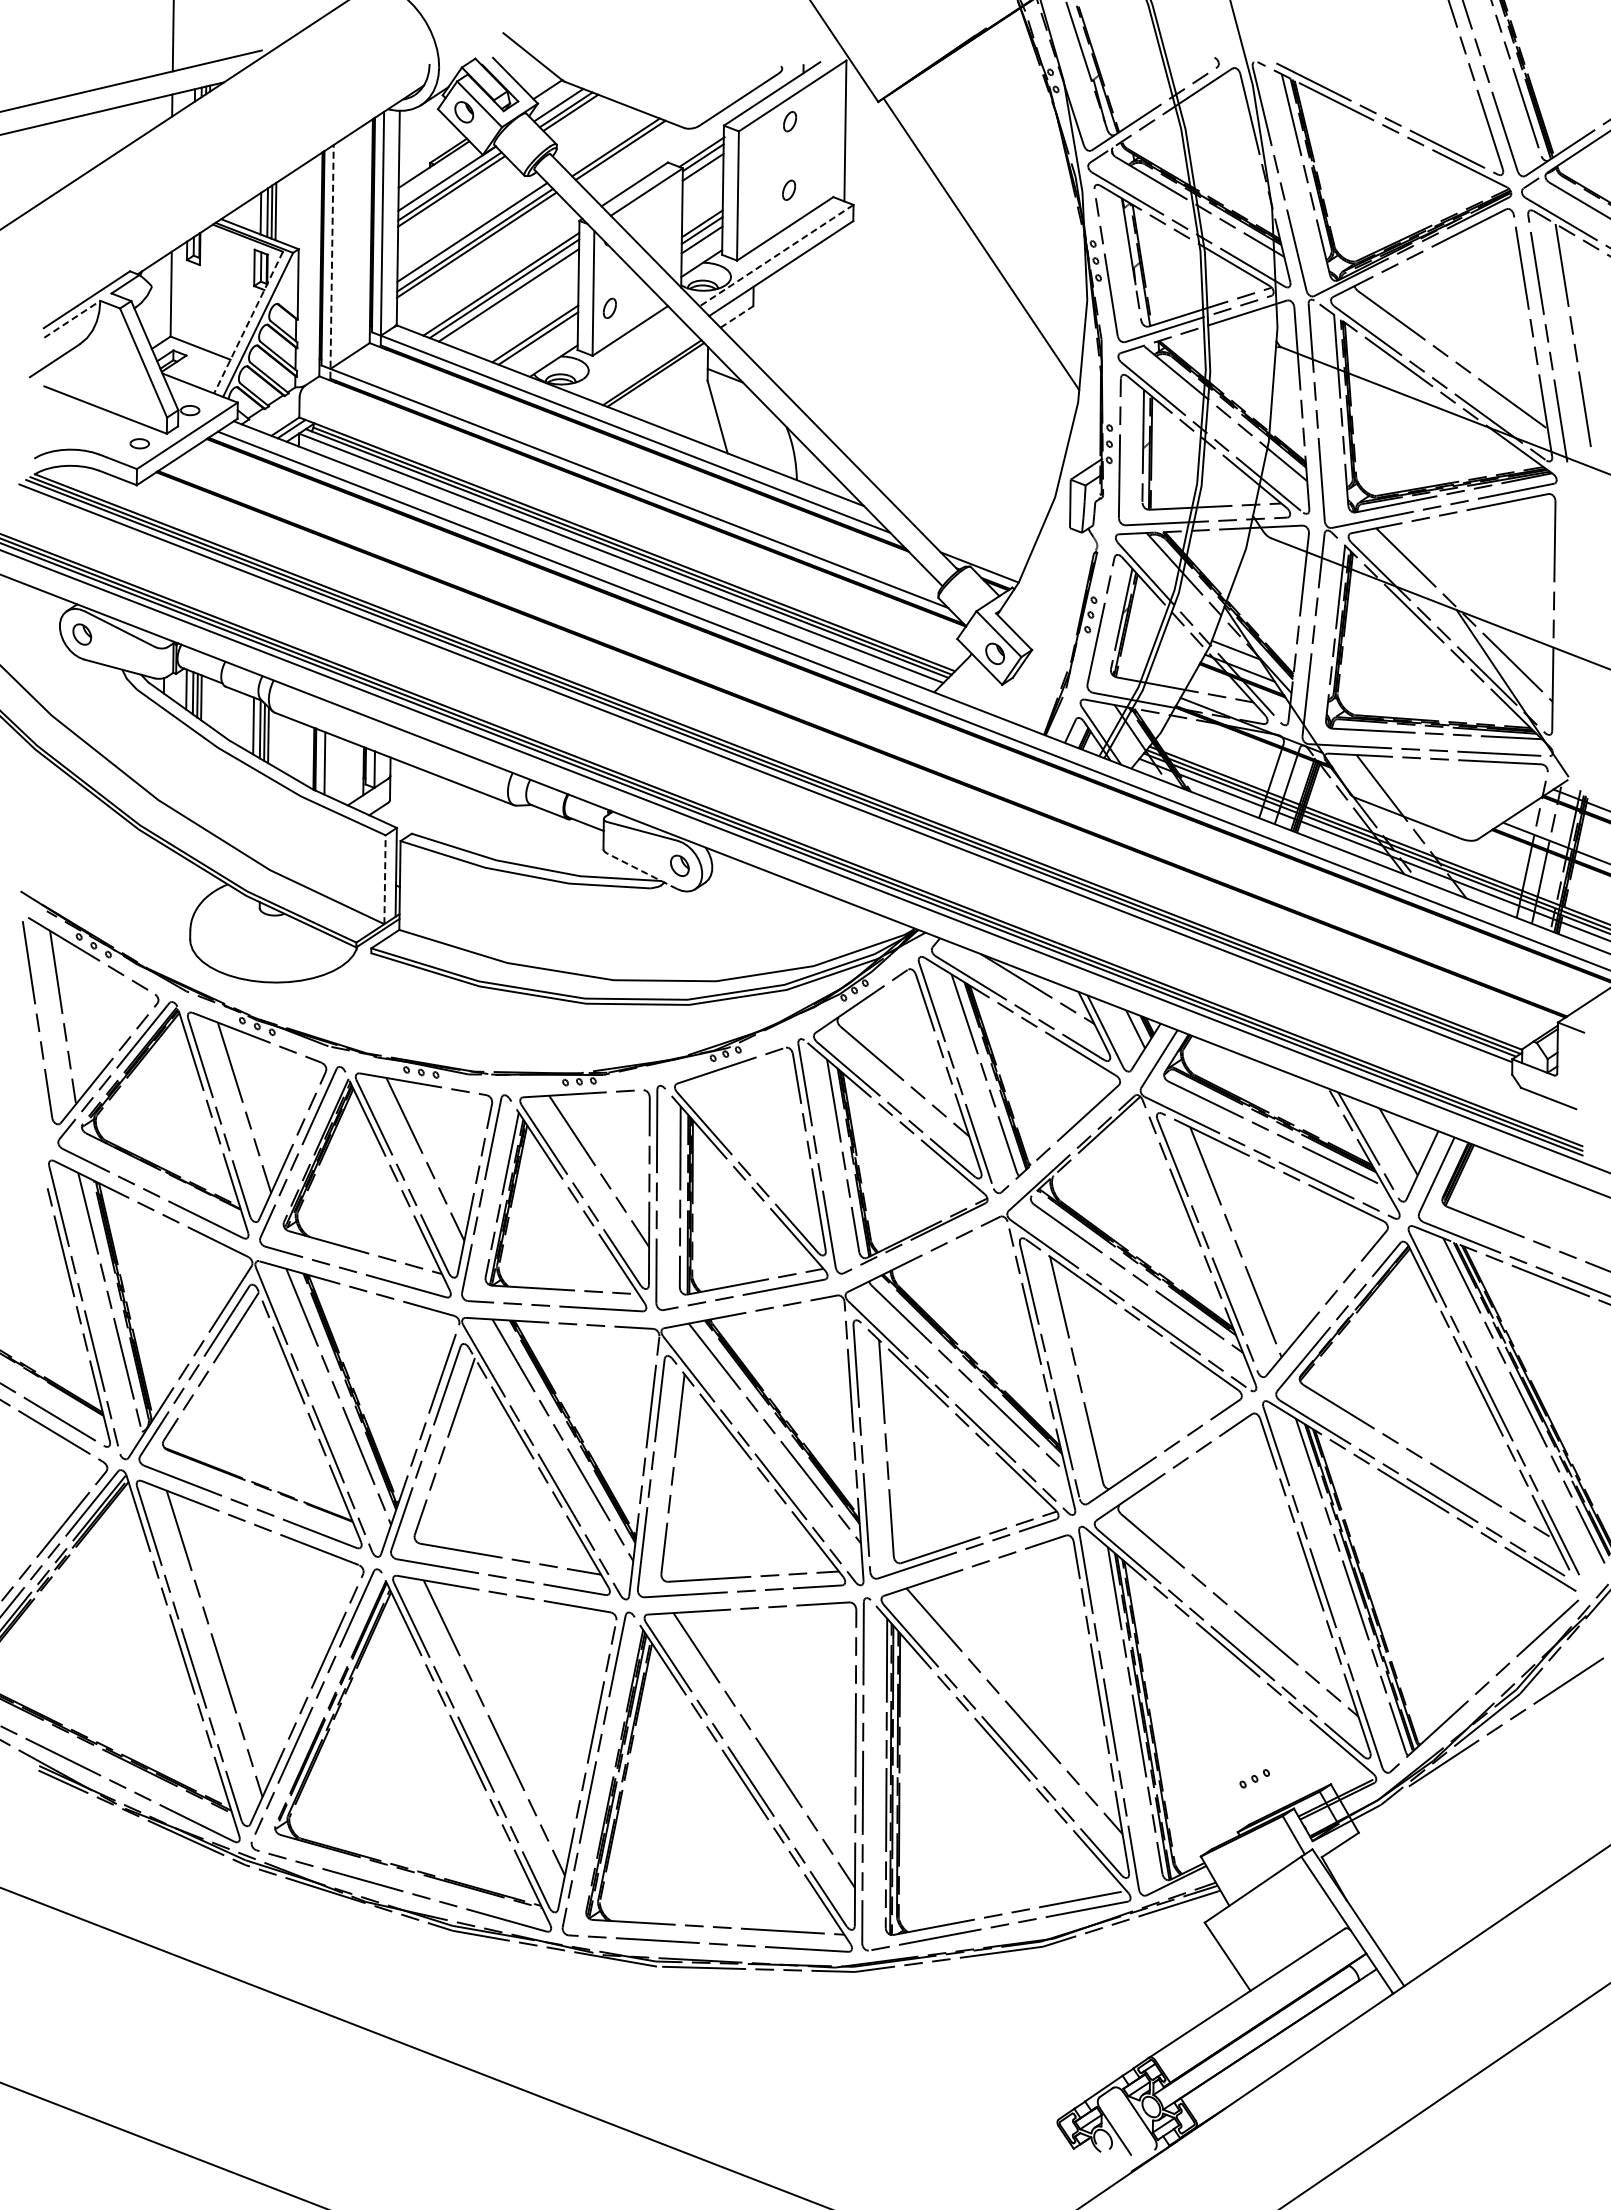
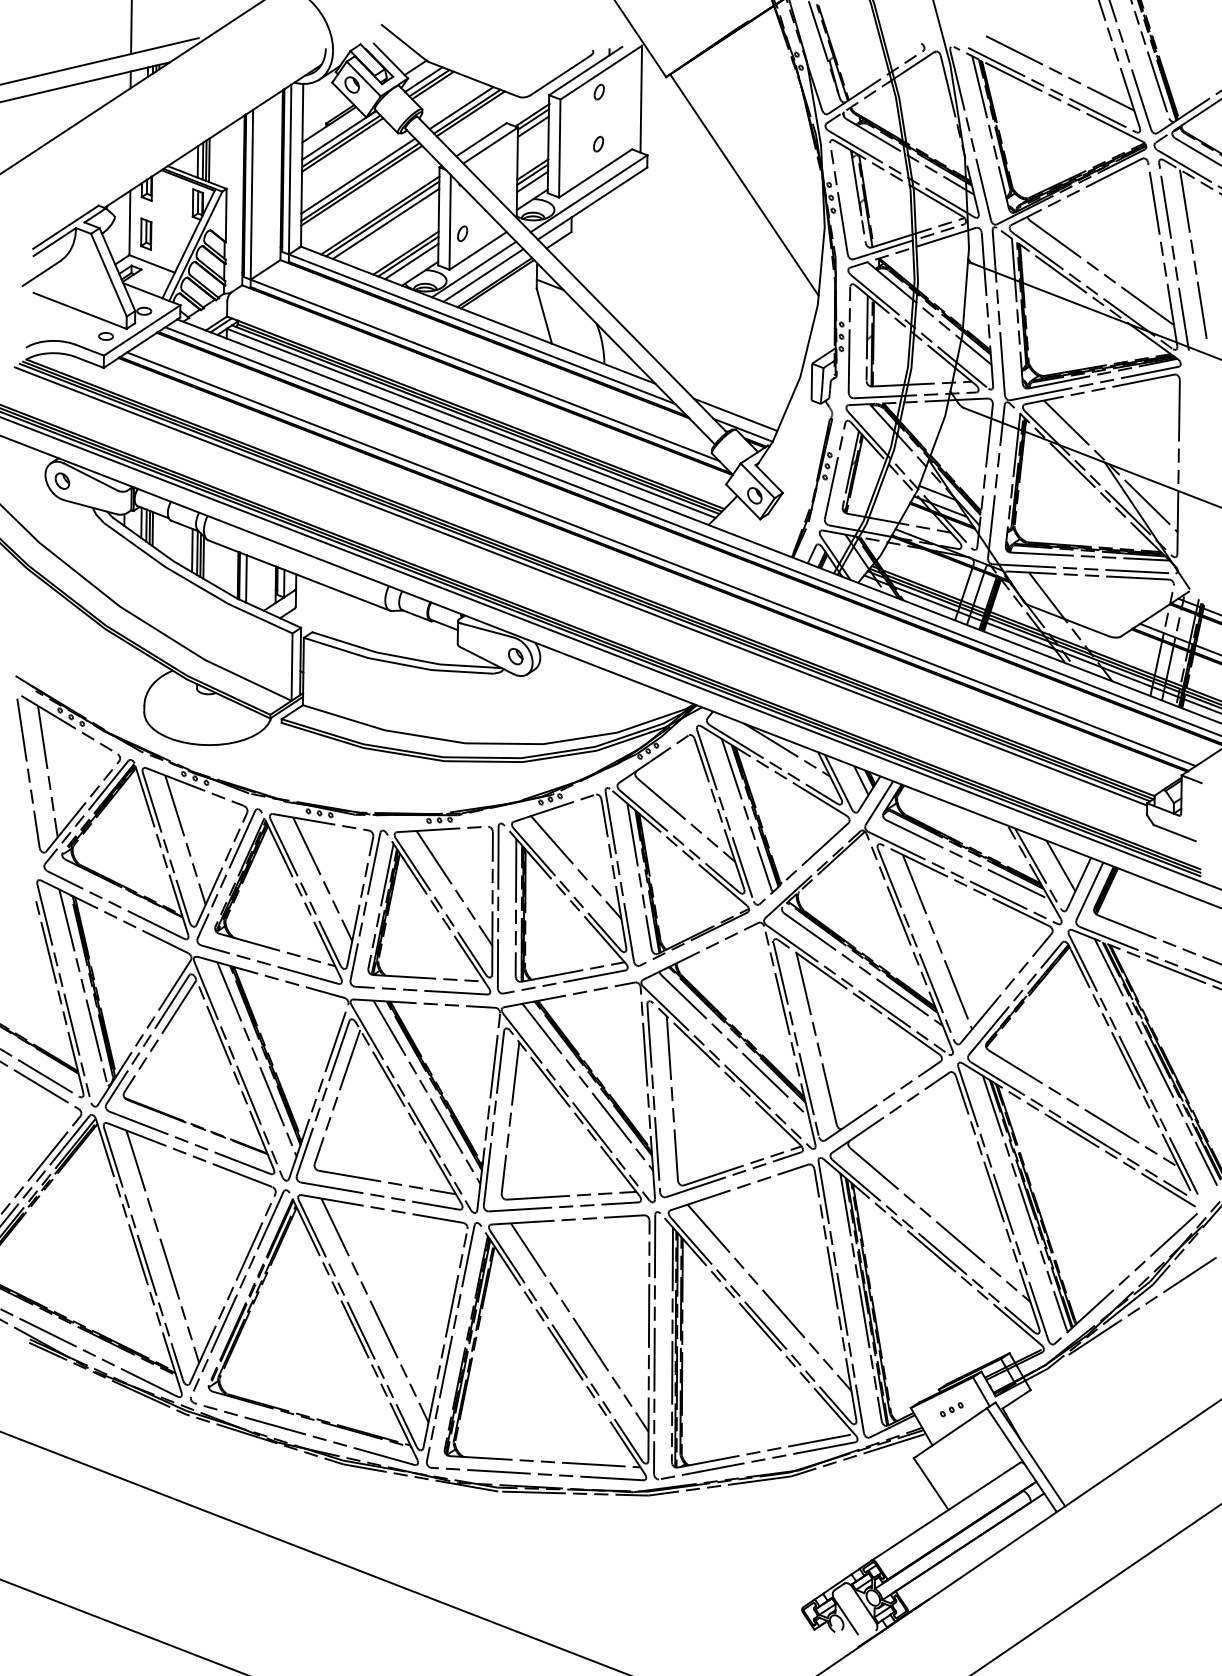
line: (1397, 96) -> (1060, 73), added
line: (608, 142) -> (461, 107), added
line: (776, 255) -> (589, 193), dashed -> solid
line: (332, 261) -> (252, 198), dashed -> solid
part: (192, 308) -> (146, 233), added
line: (736, 316) -> (558, 239), dashed -> solid
line: (72, 319) -> (55, 242), dashed -> solid
line: (248, 322) -> (188, 244), dashed -> solid
line: (542, 344) -> (411, 261), added
line: (624, 355) -> (473, 269), added
line: (637, 363) -> (483, 275), added
line: (969, 546) -> (735, 414), added
line: (871, 737) -> (661, 559), added
line: (641, 871) -> (486, 660), dashed -> solid
line: (385, 879) -> (292, 666), dashed -> solid
line: (759, 1143) -> (576, 867), added
part: (1254, 1778) -> (951, 1409), moved

